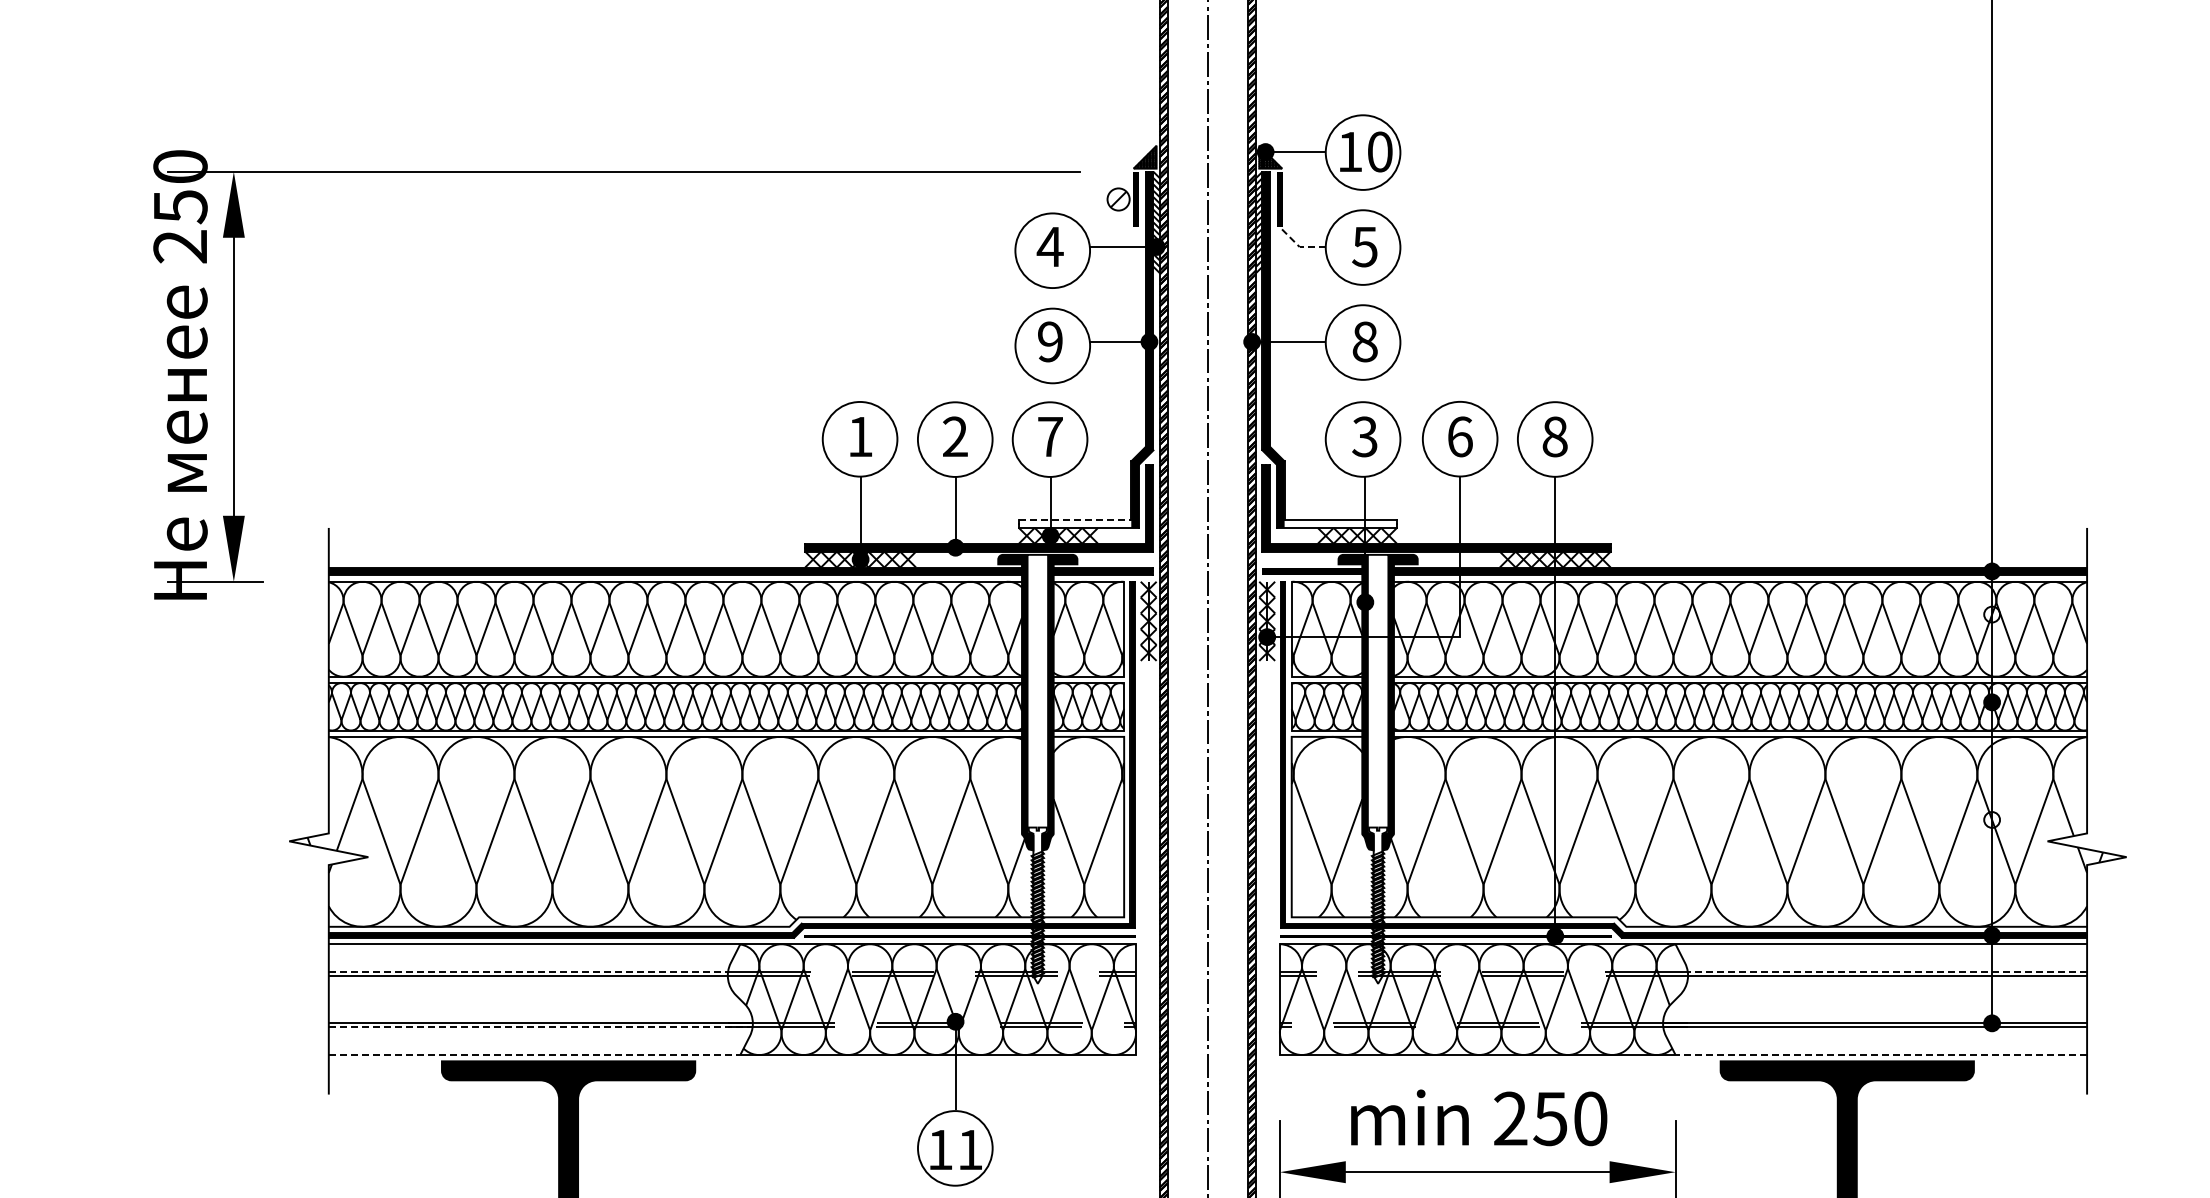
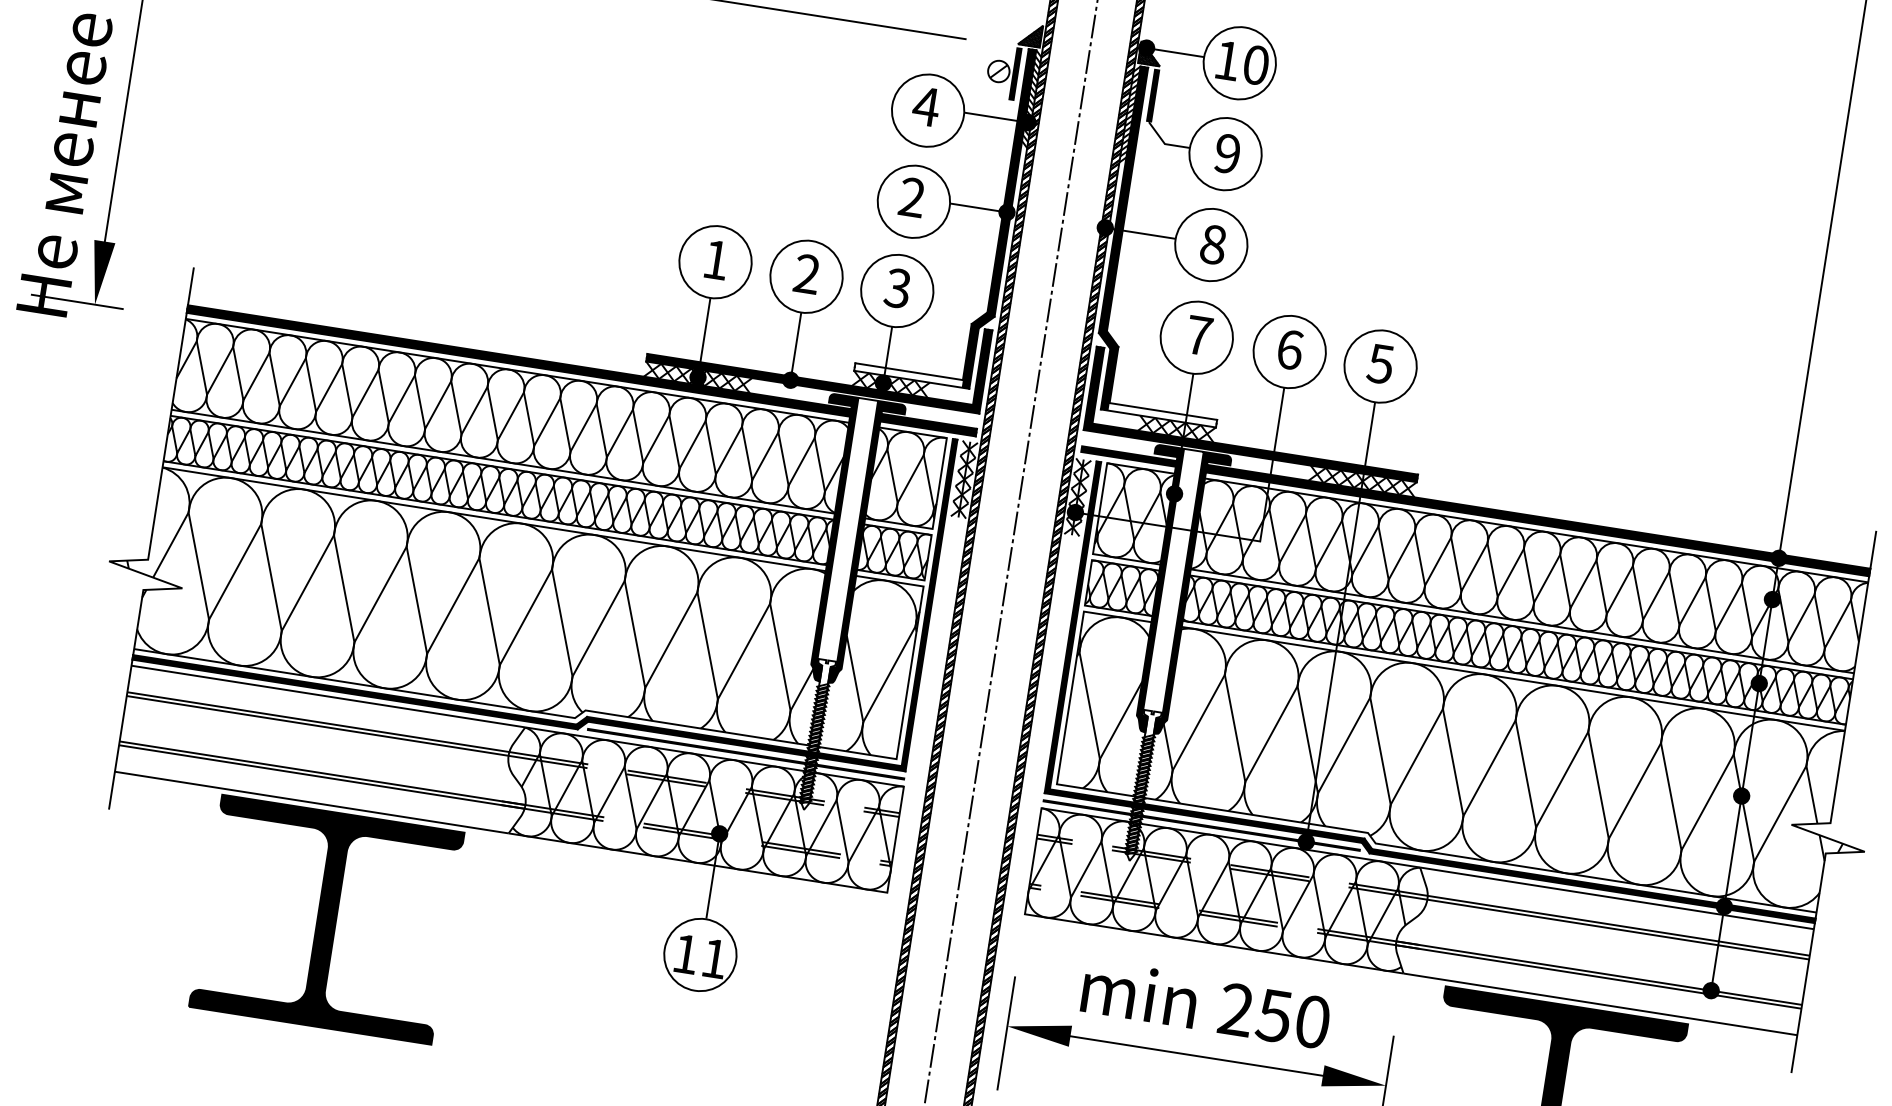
text: (1364, 246) -> (1227, 153), 5 -> 9
line: (1299, 247) -> (1164, 144), dashed -> solid
text: (1050, 342) -> (912, 198), 9 -> 2
text: (1049, 436) -> (897, 287), 7 -> 3
text: (1364, 436) -> (1198, 335), 3 -> 7
text: (1554, 436) -> (1380, 363), 8 -> 5
line: (1075, 520) -> (909, 372), dashed -> solid
fill: (1992, 614) -> (1772, 599), added
fill: (1992, 819) -> (1742, 795), added
line: (528, 971) -> (318, 721), dashed -> solid
line: (1887, 971) -> (1618, 925), dashed -> solid
line: (540, 1027) -> (321, 777), dashed -> solid
line: (534, 1055) -> (311, 803), dashed -> solid
line: (1881, 1055) -> (1600, 1004), dashed -> solid

